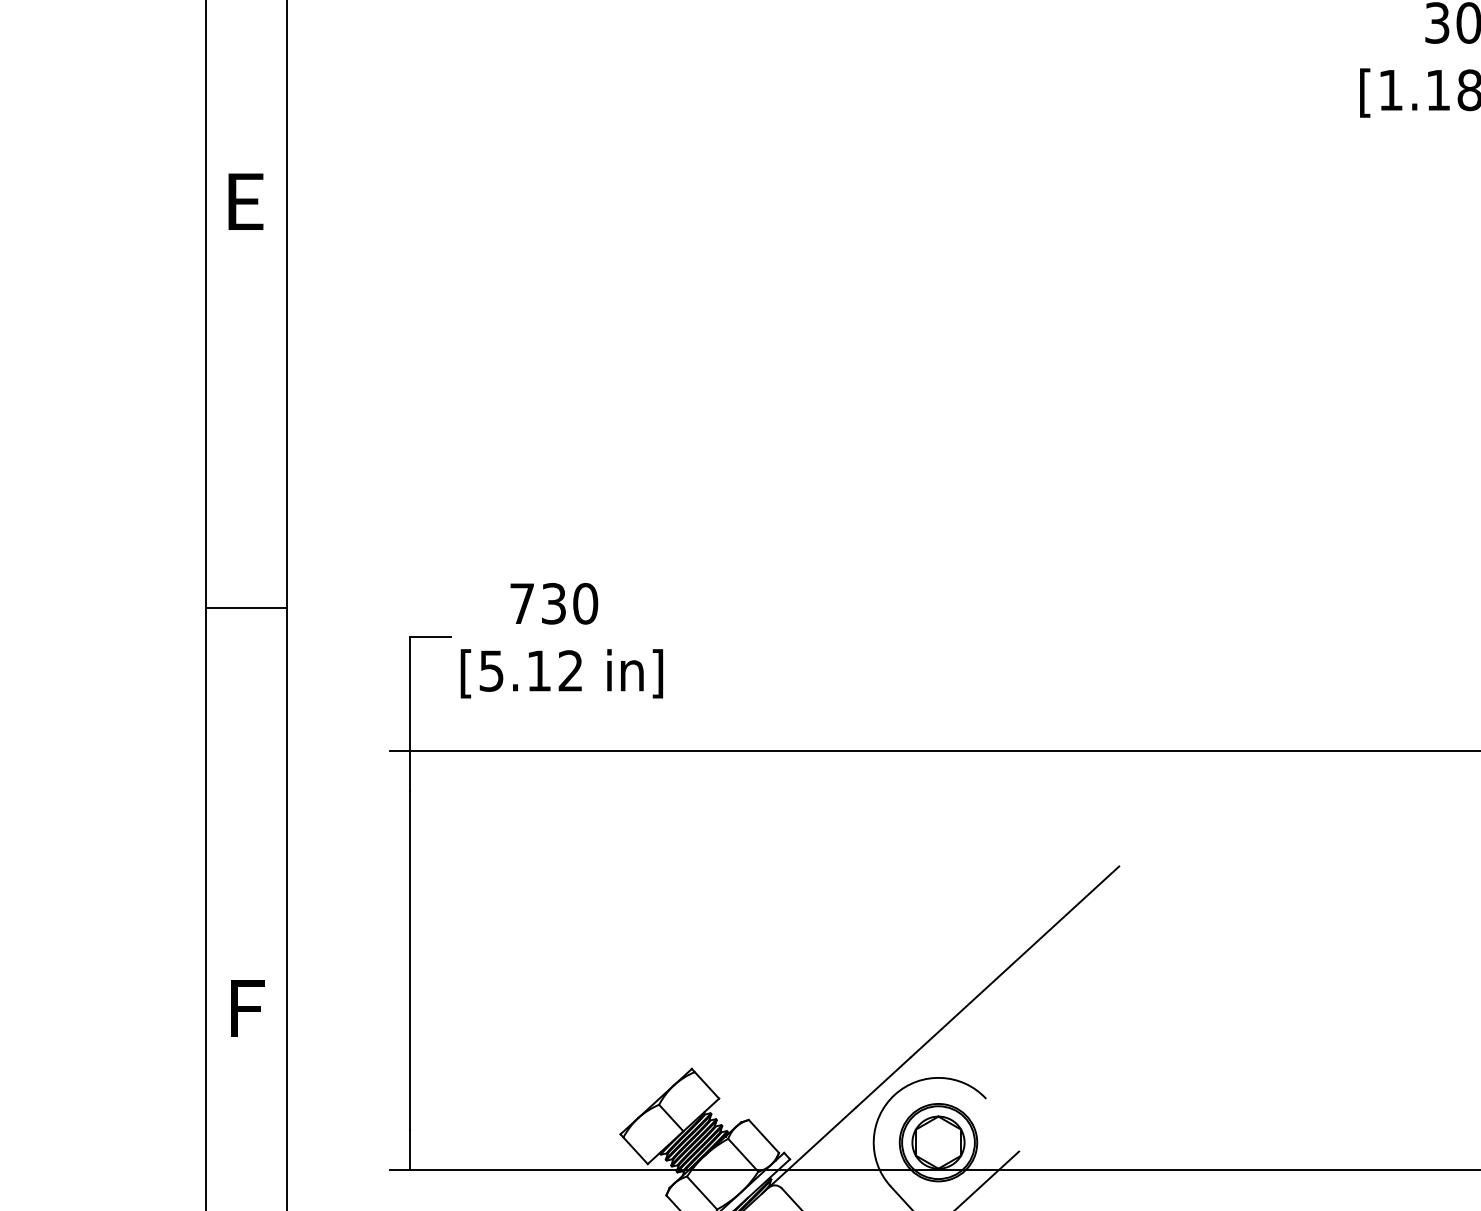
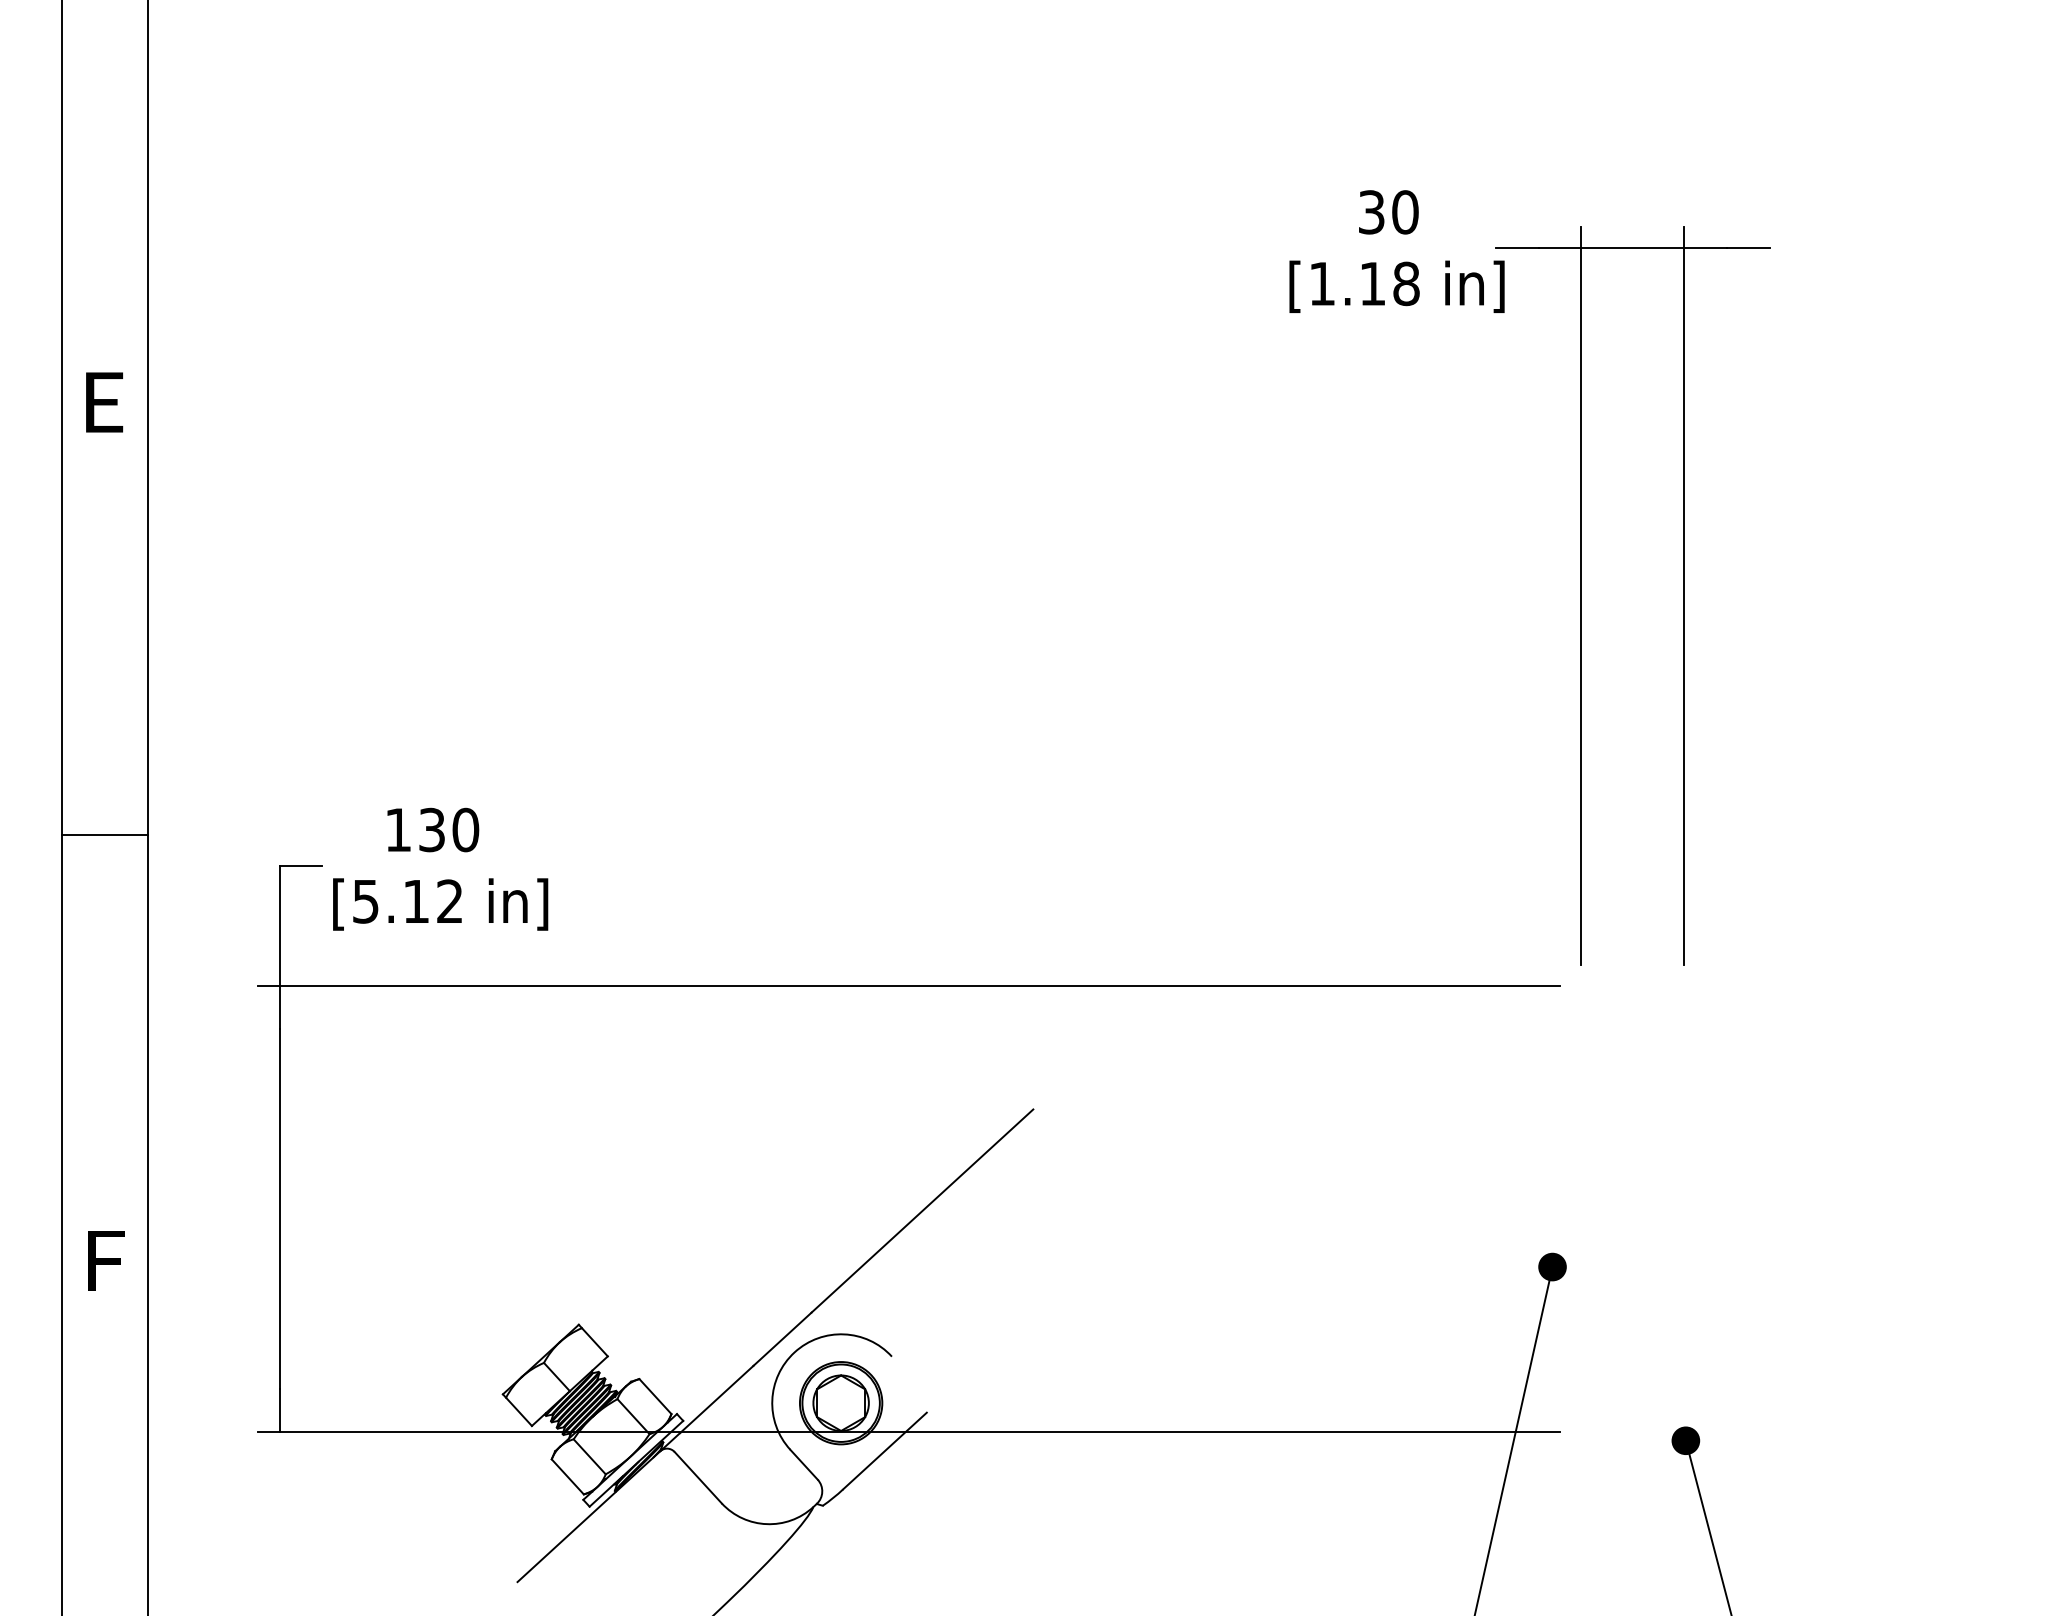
text: (522, 603) -> (398, 829), 730 -> 130

